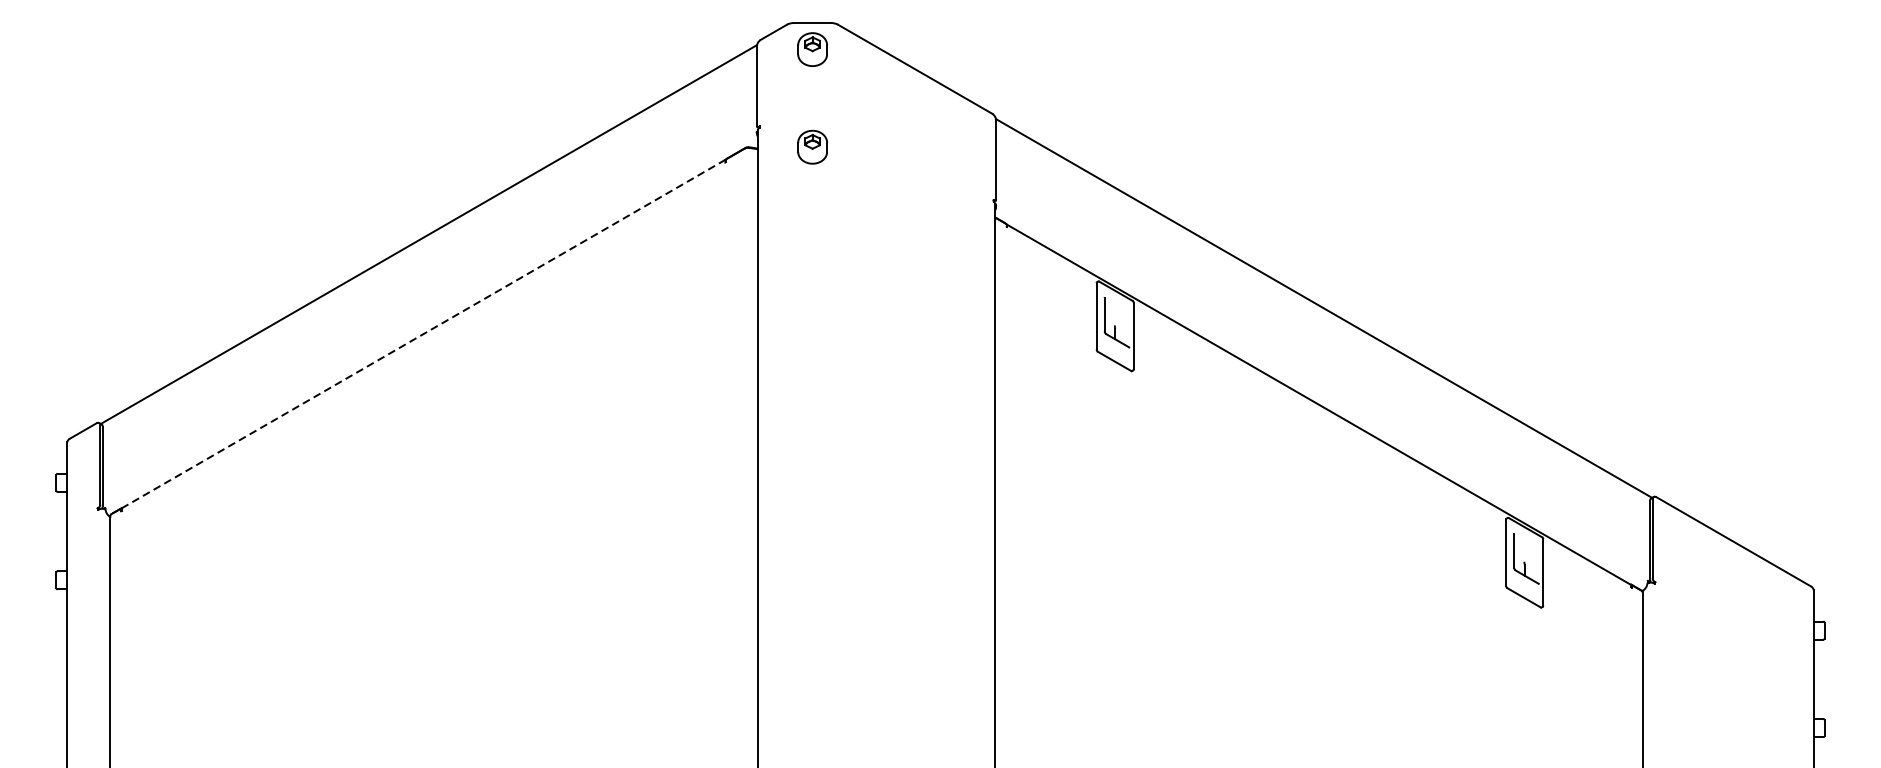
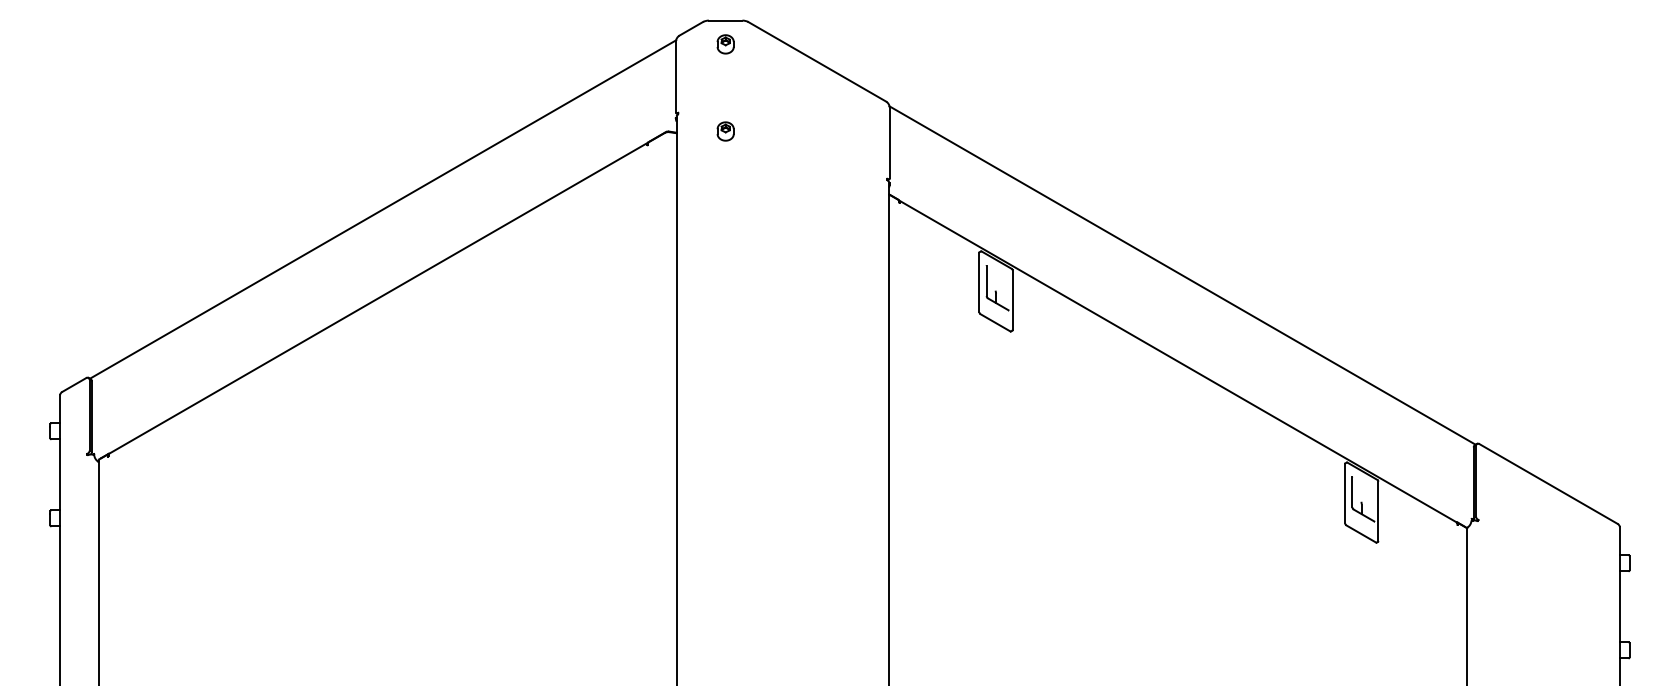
part: (812, 49) -> (725, 44), size x0.62
part: (812, 147) -> (725, 131), size x0.62
line: (423, 334) -> (378, 298), dashed -> solid

